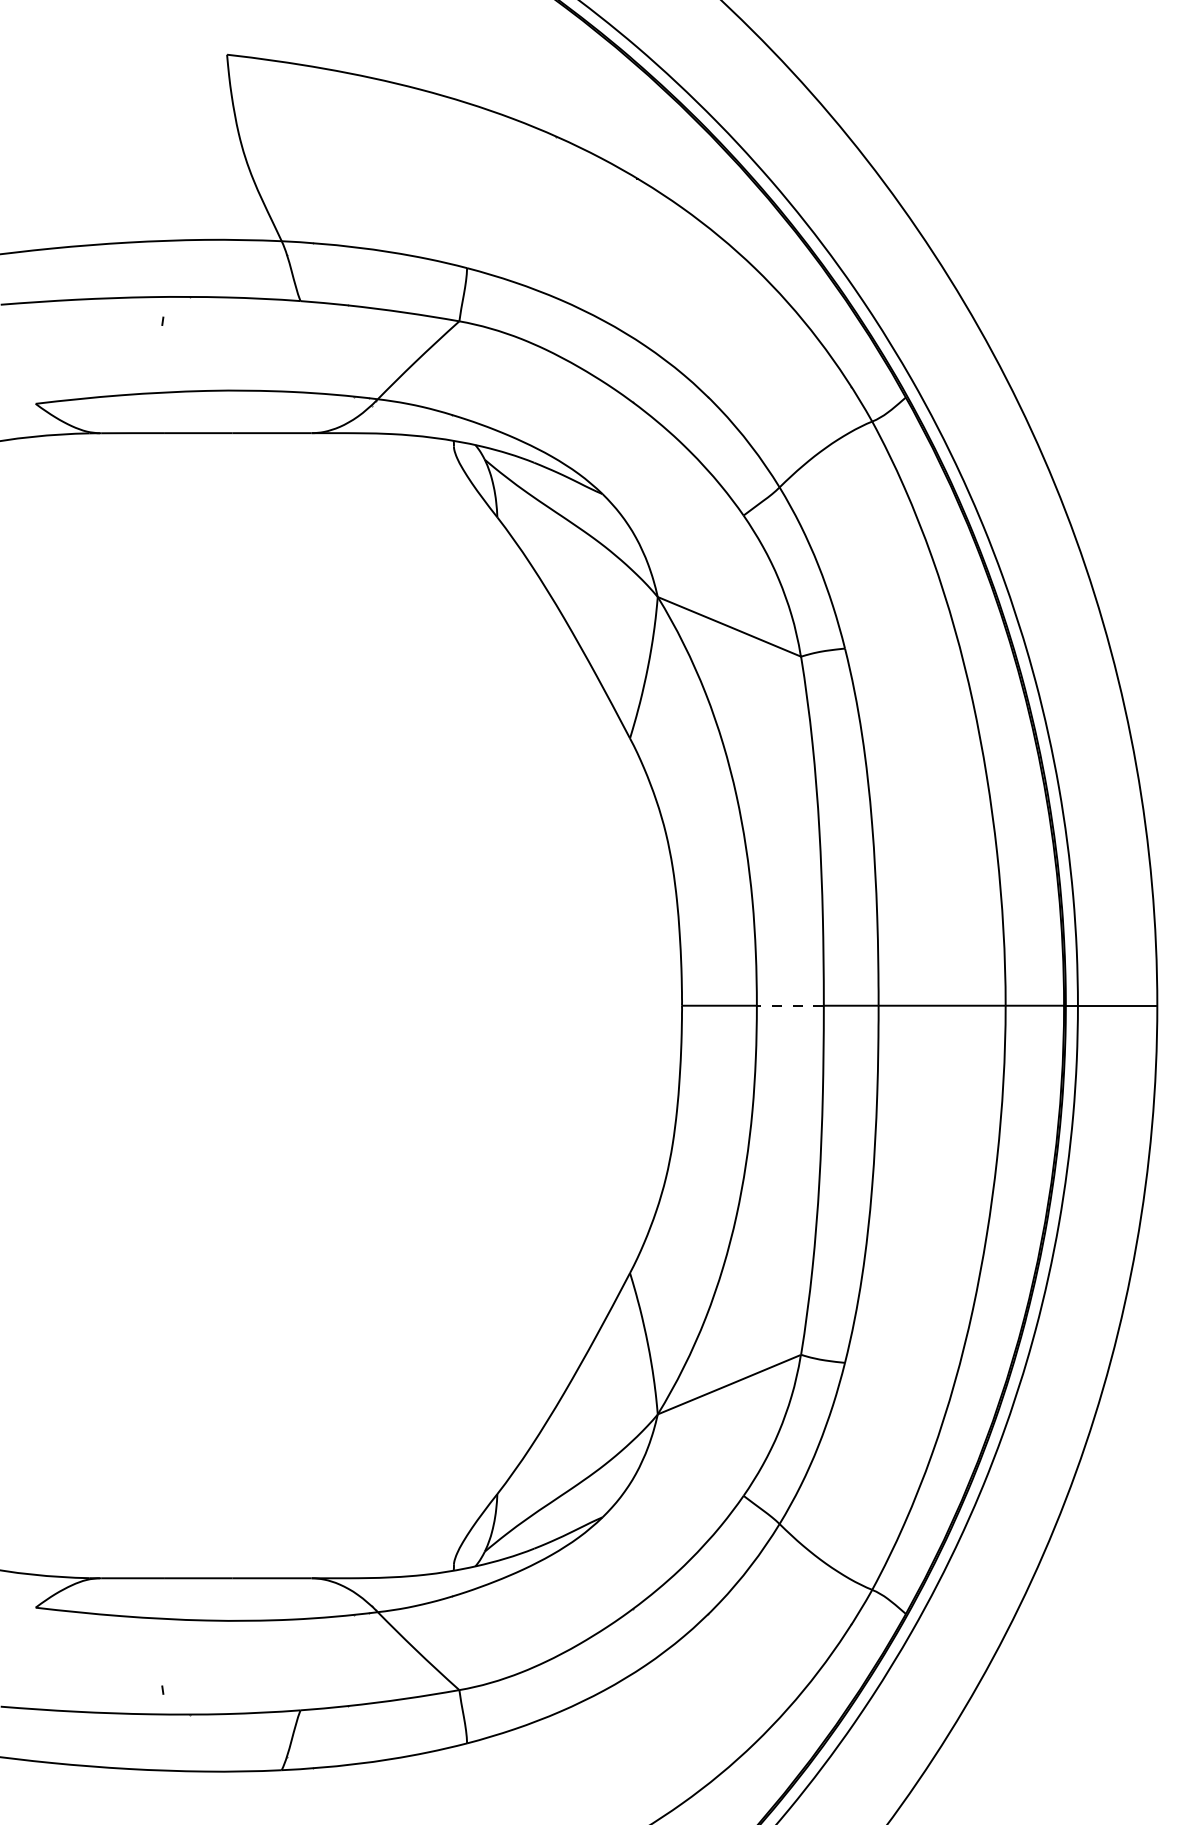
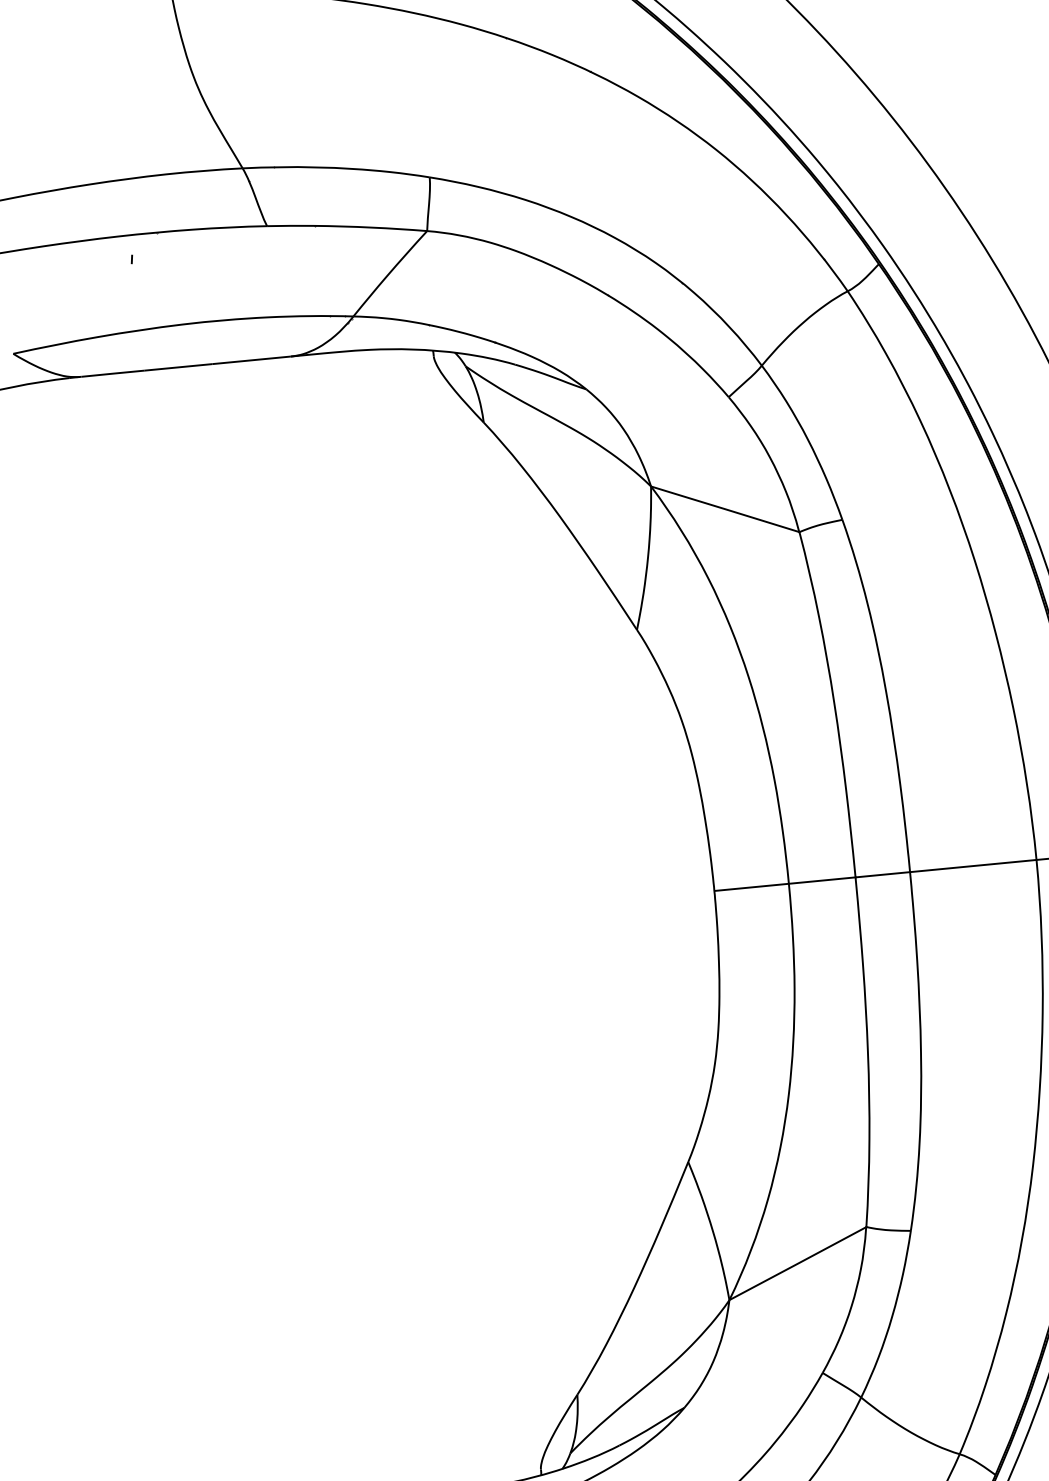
line: (789, 1005) -> (821, 880), dashed -> solid

